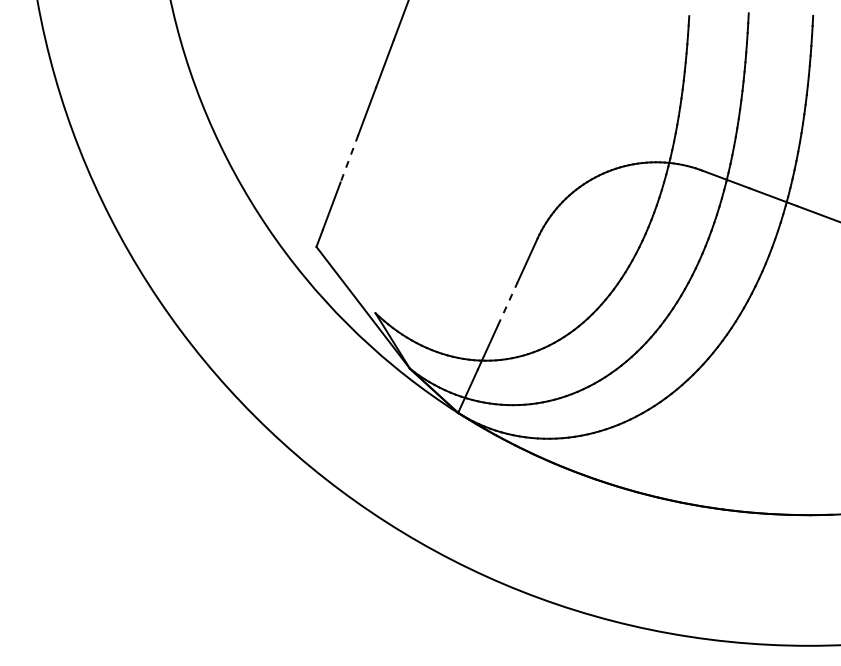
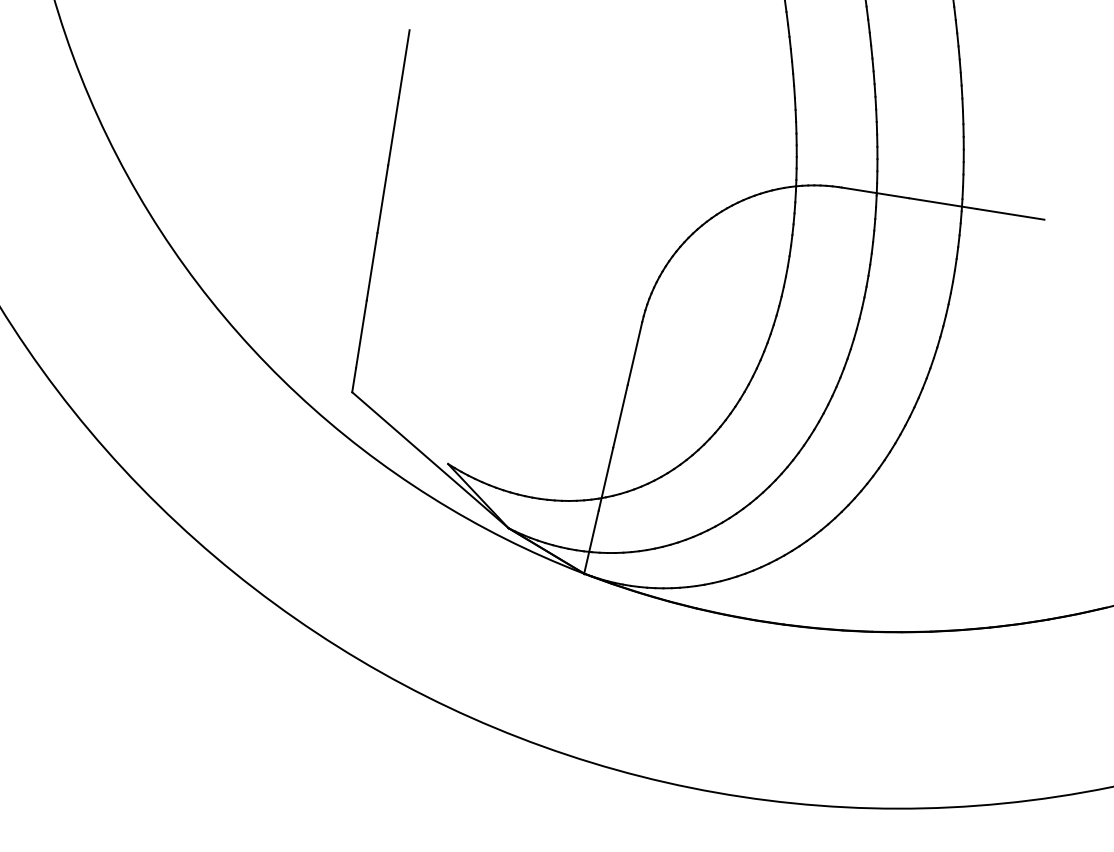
line: (349, 159) -> (372, 267), dashed -> solid
line: (507, 304) -> (620, 417), dashed -> solid

